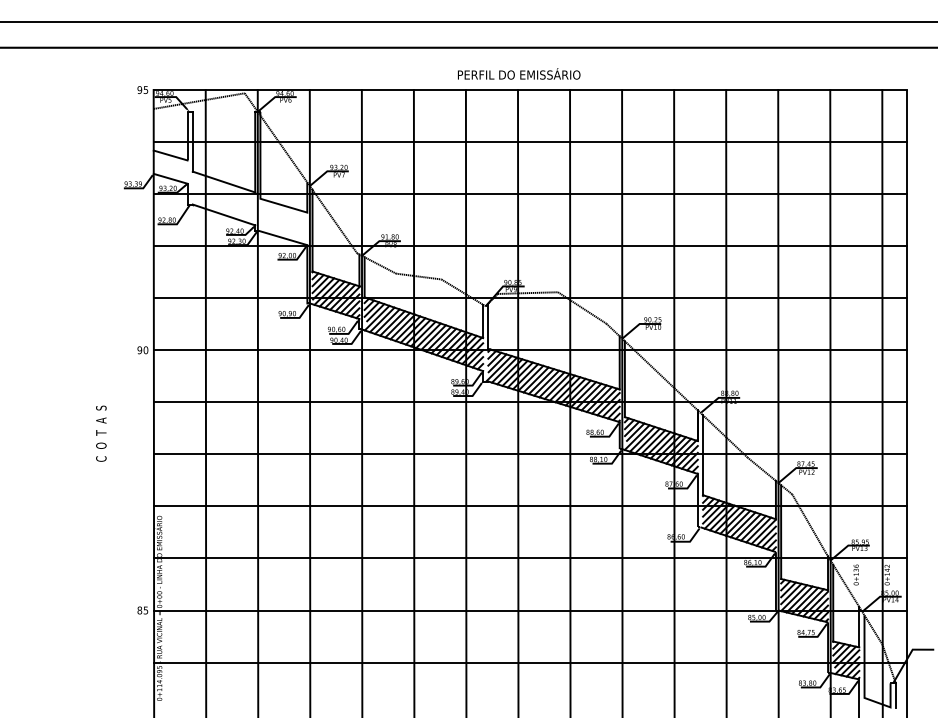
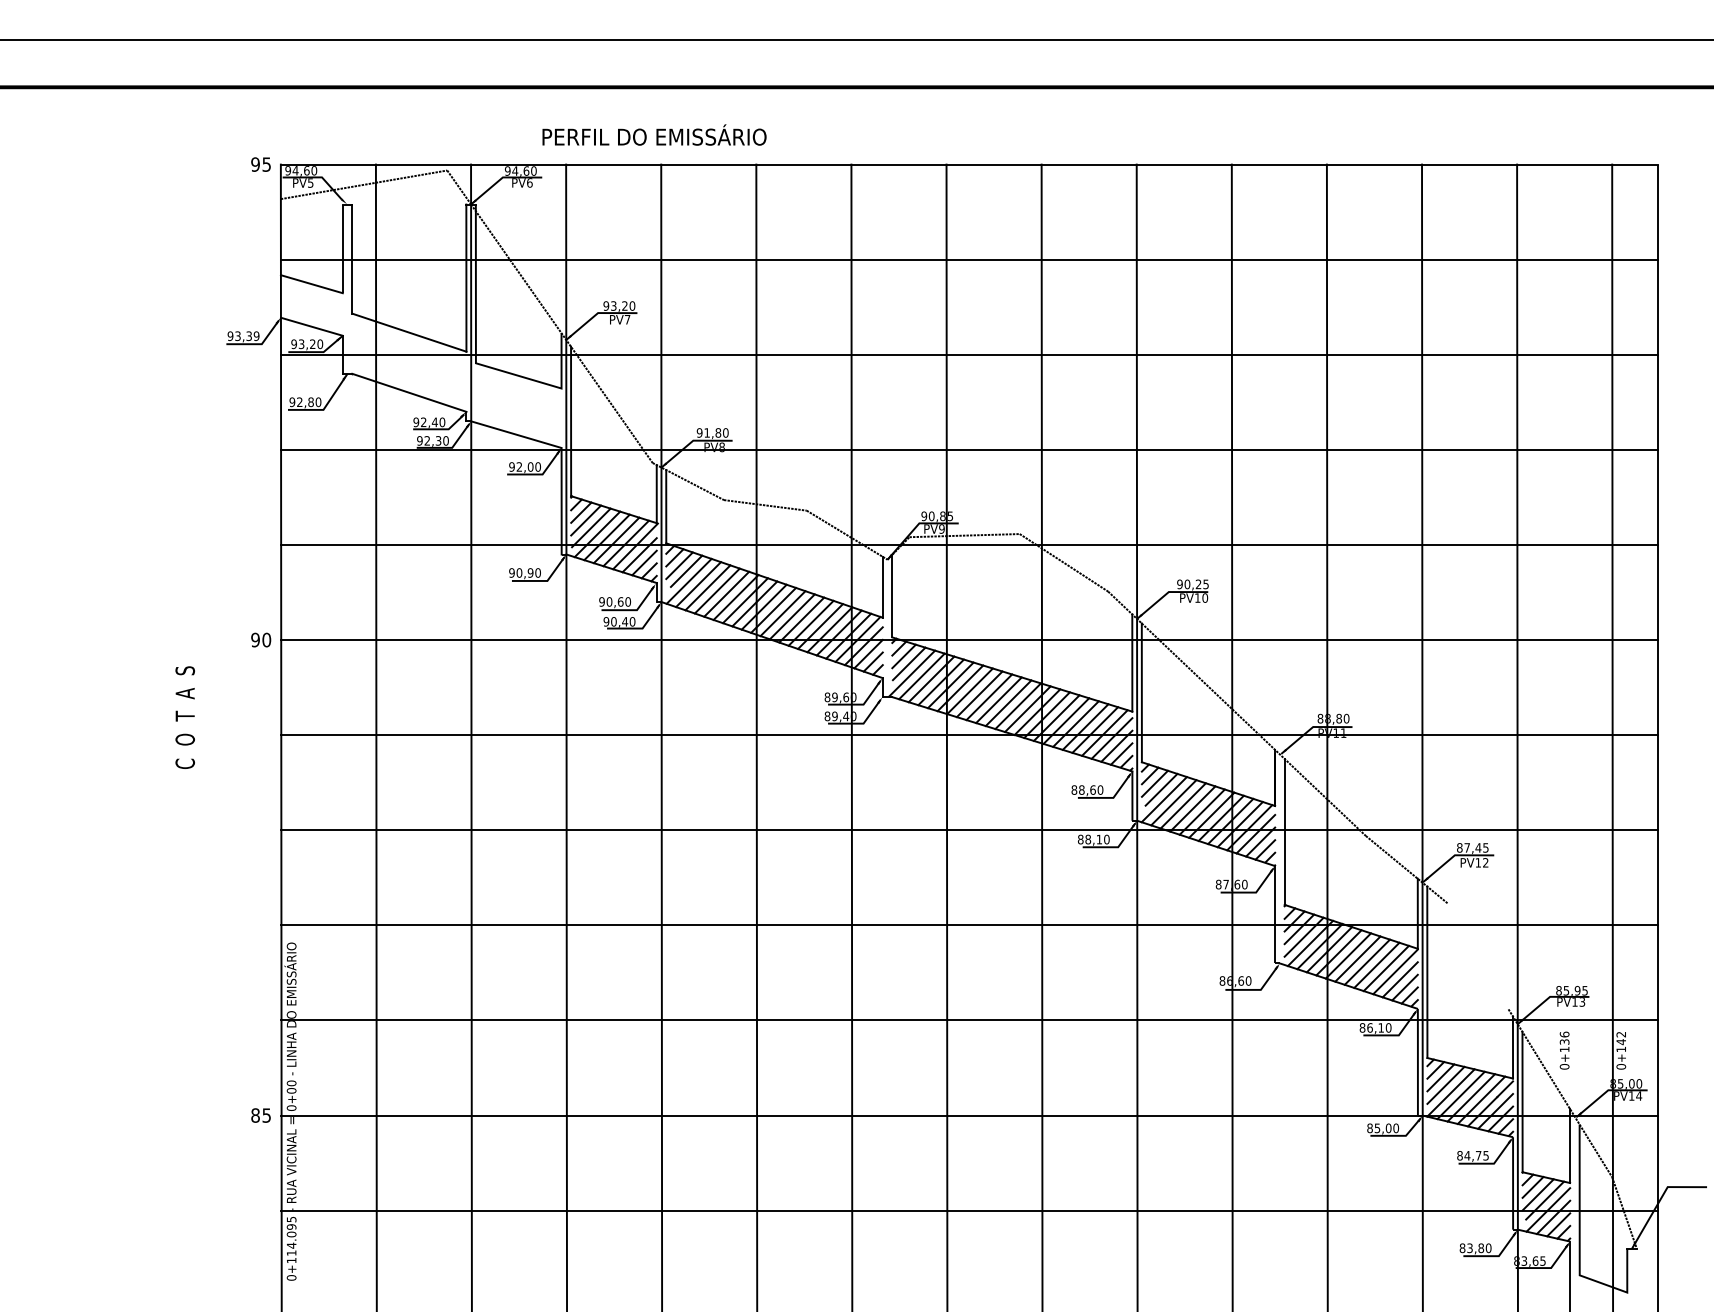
text: (519, 73) -> (655, 134), moved
text: (101, 433) -> (185, 717), moved
line: (808, 523) -> (1477, 956), removed
line: (895, 695) -> (1636, 1270), removed

